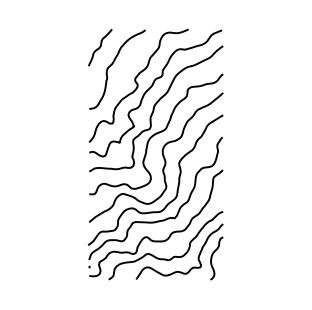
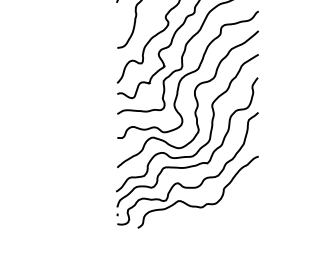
part: (197, 257) -> (231, 204), removed

